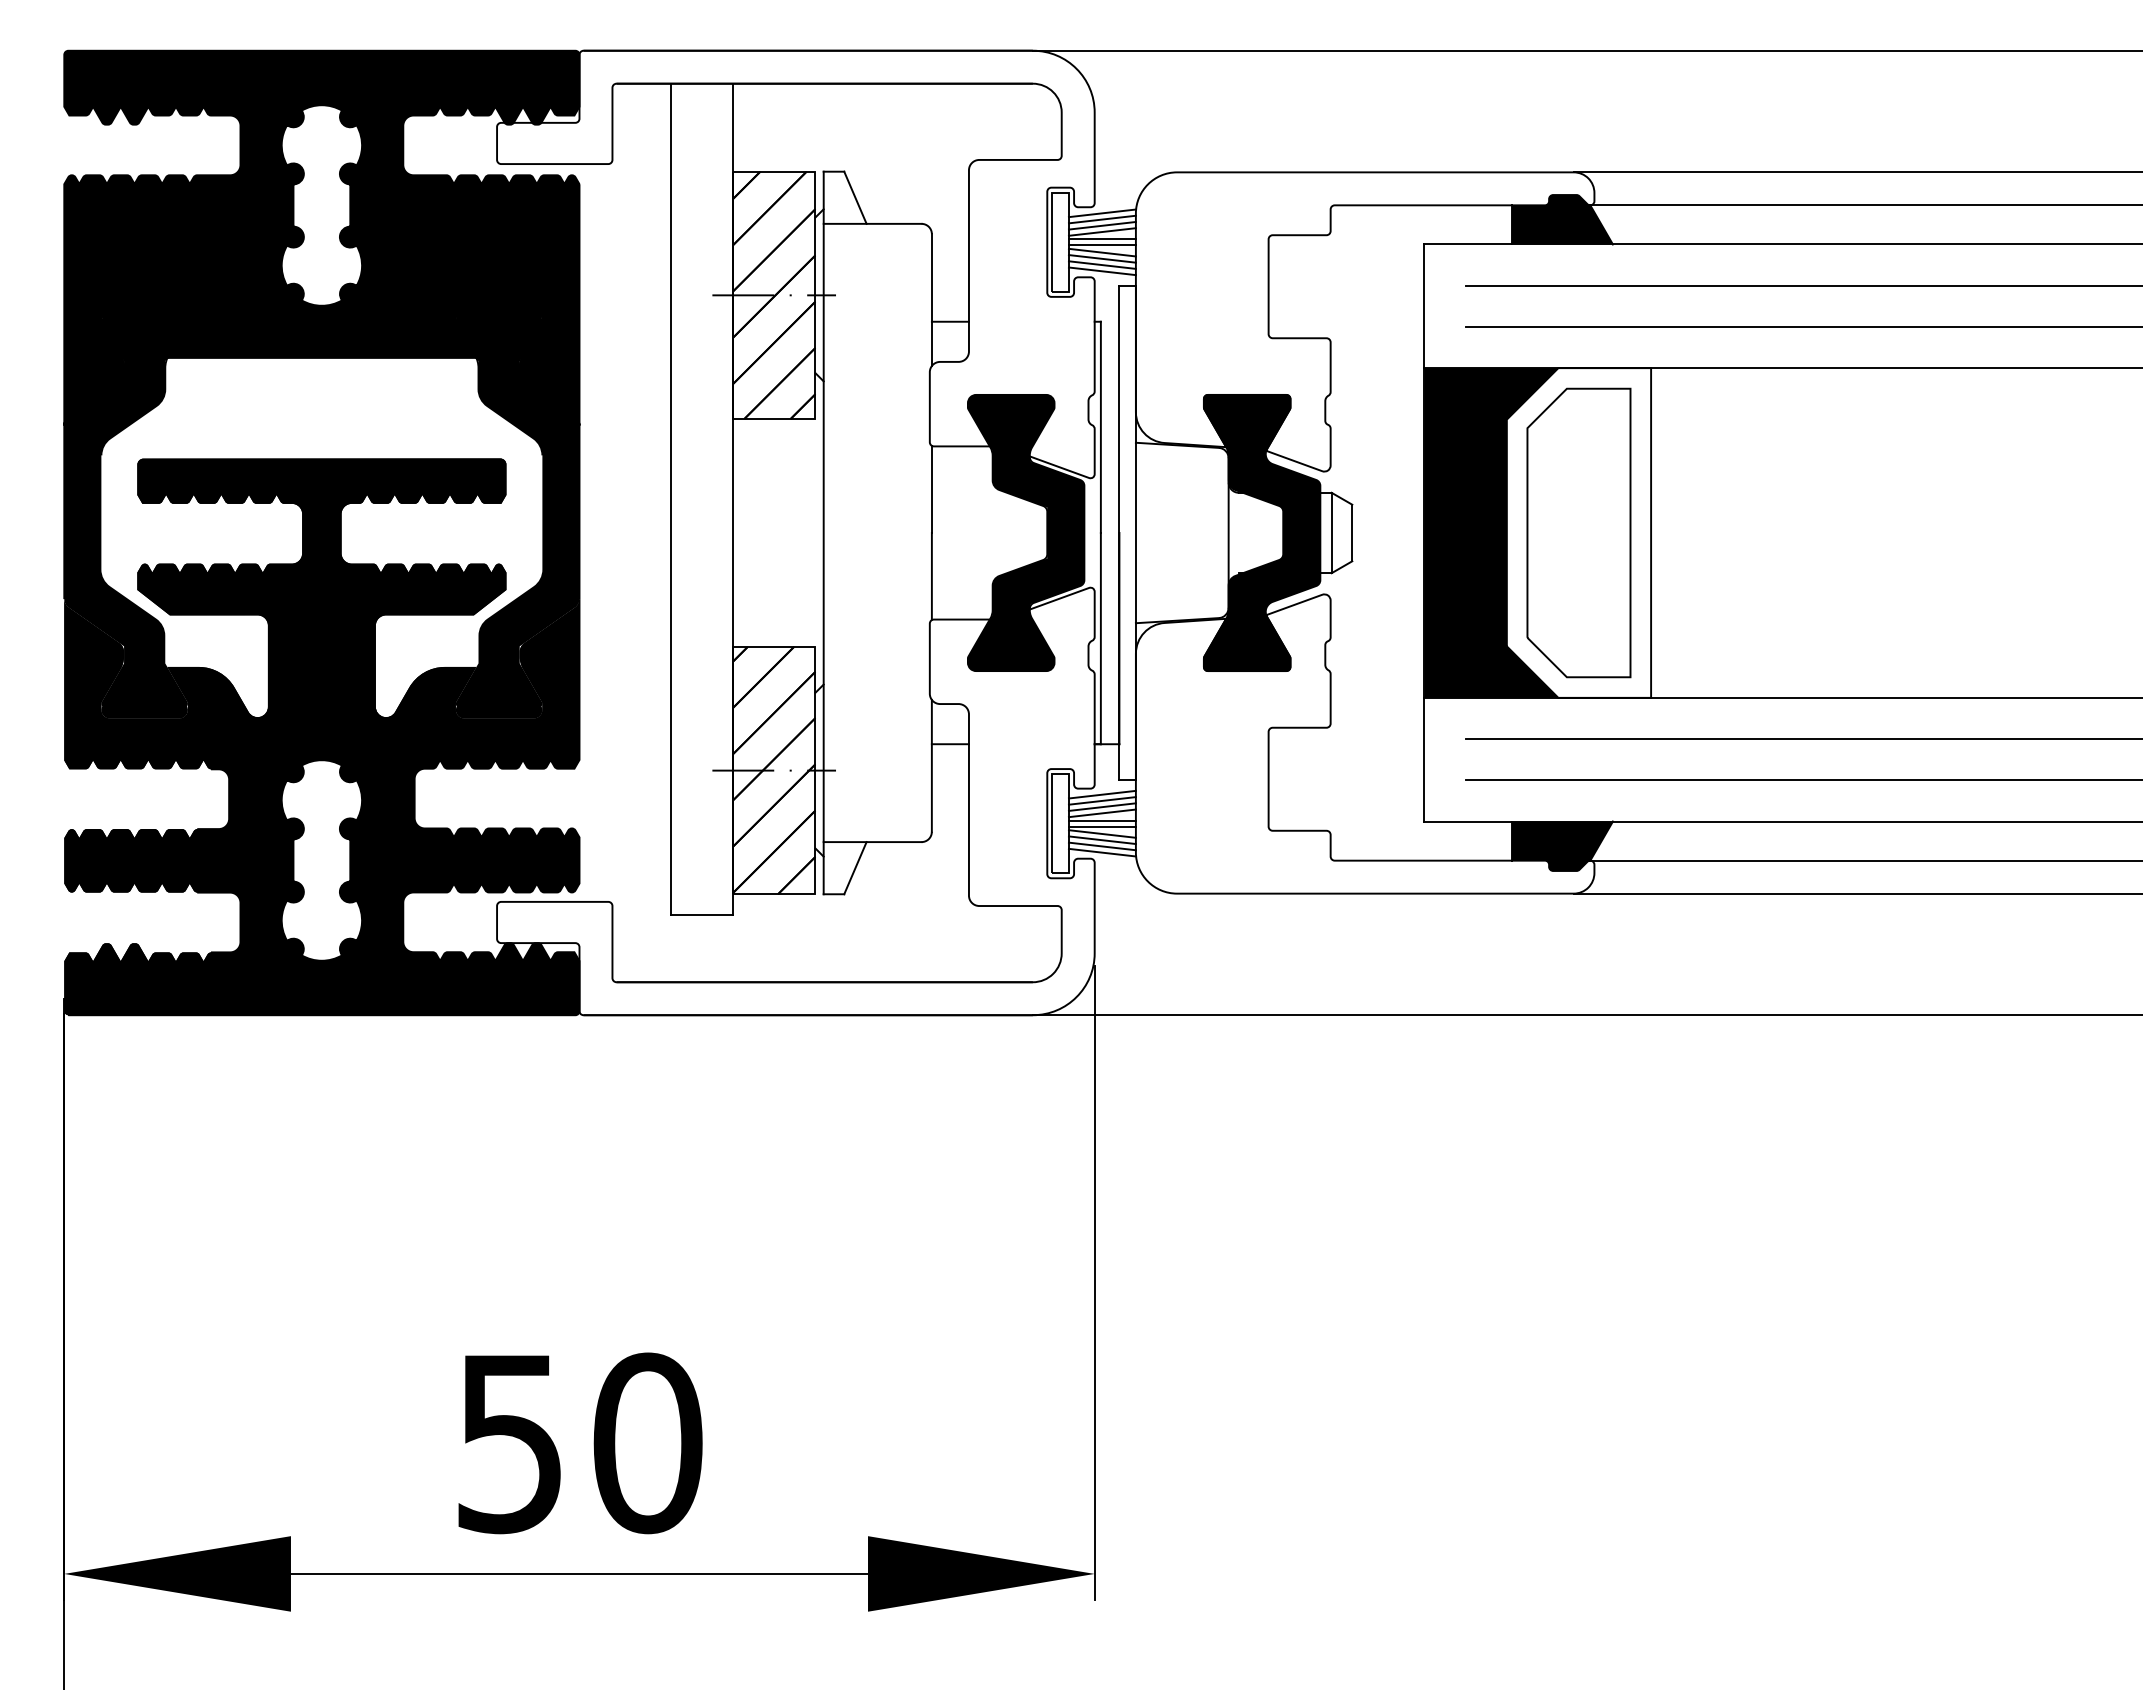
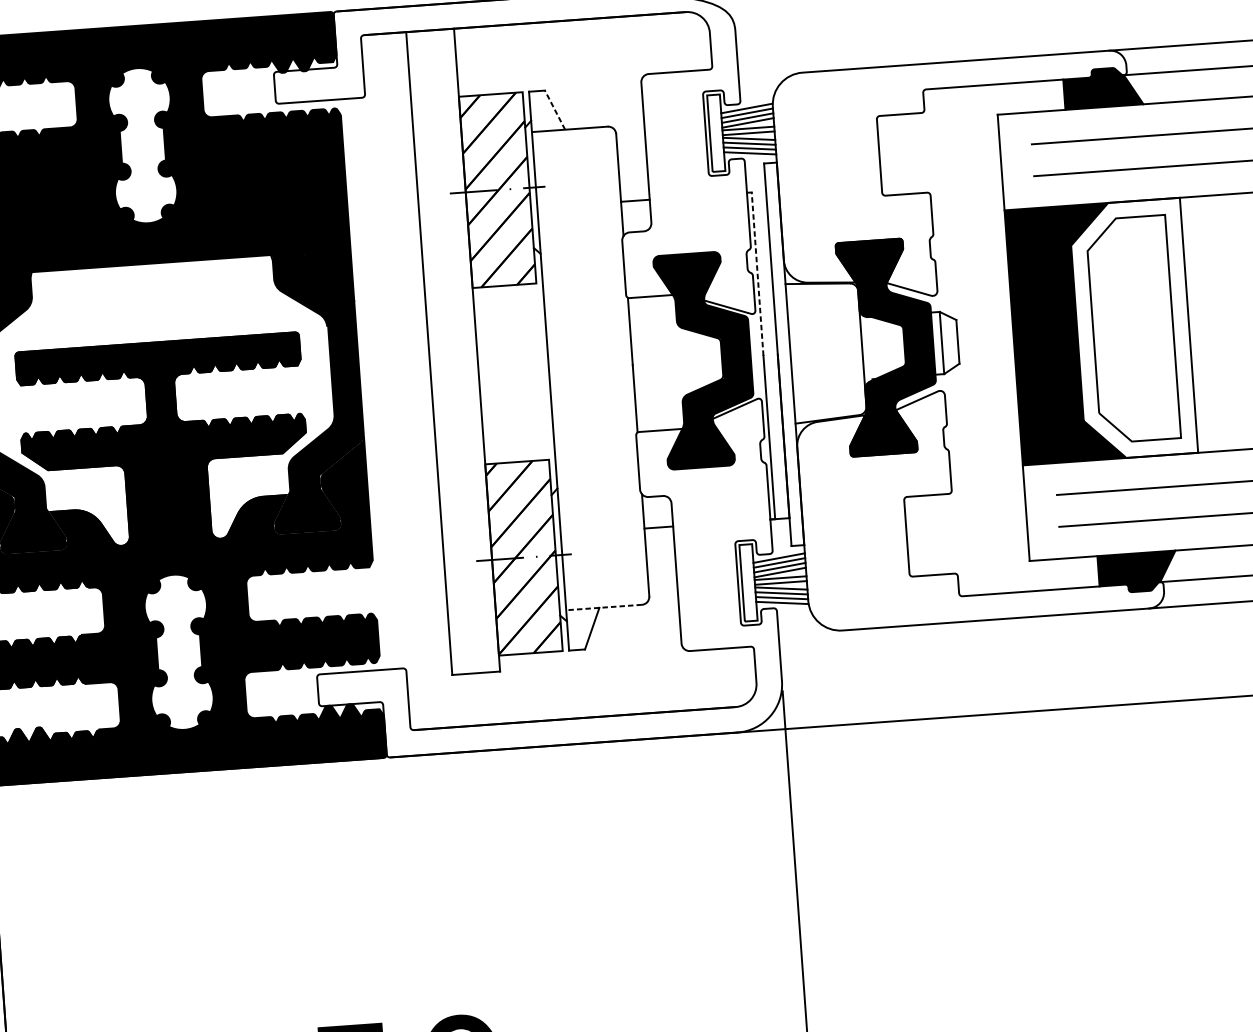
line: (855, 197) -> (555, 109), solid -> dashed
line: (1100, 427) -> (757, 274), solid -> dashed
line: (872, 842) -> (604, 607), solid -> dashed

